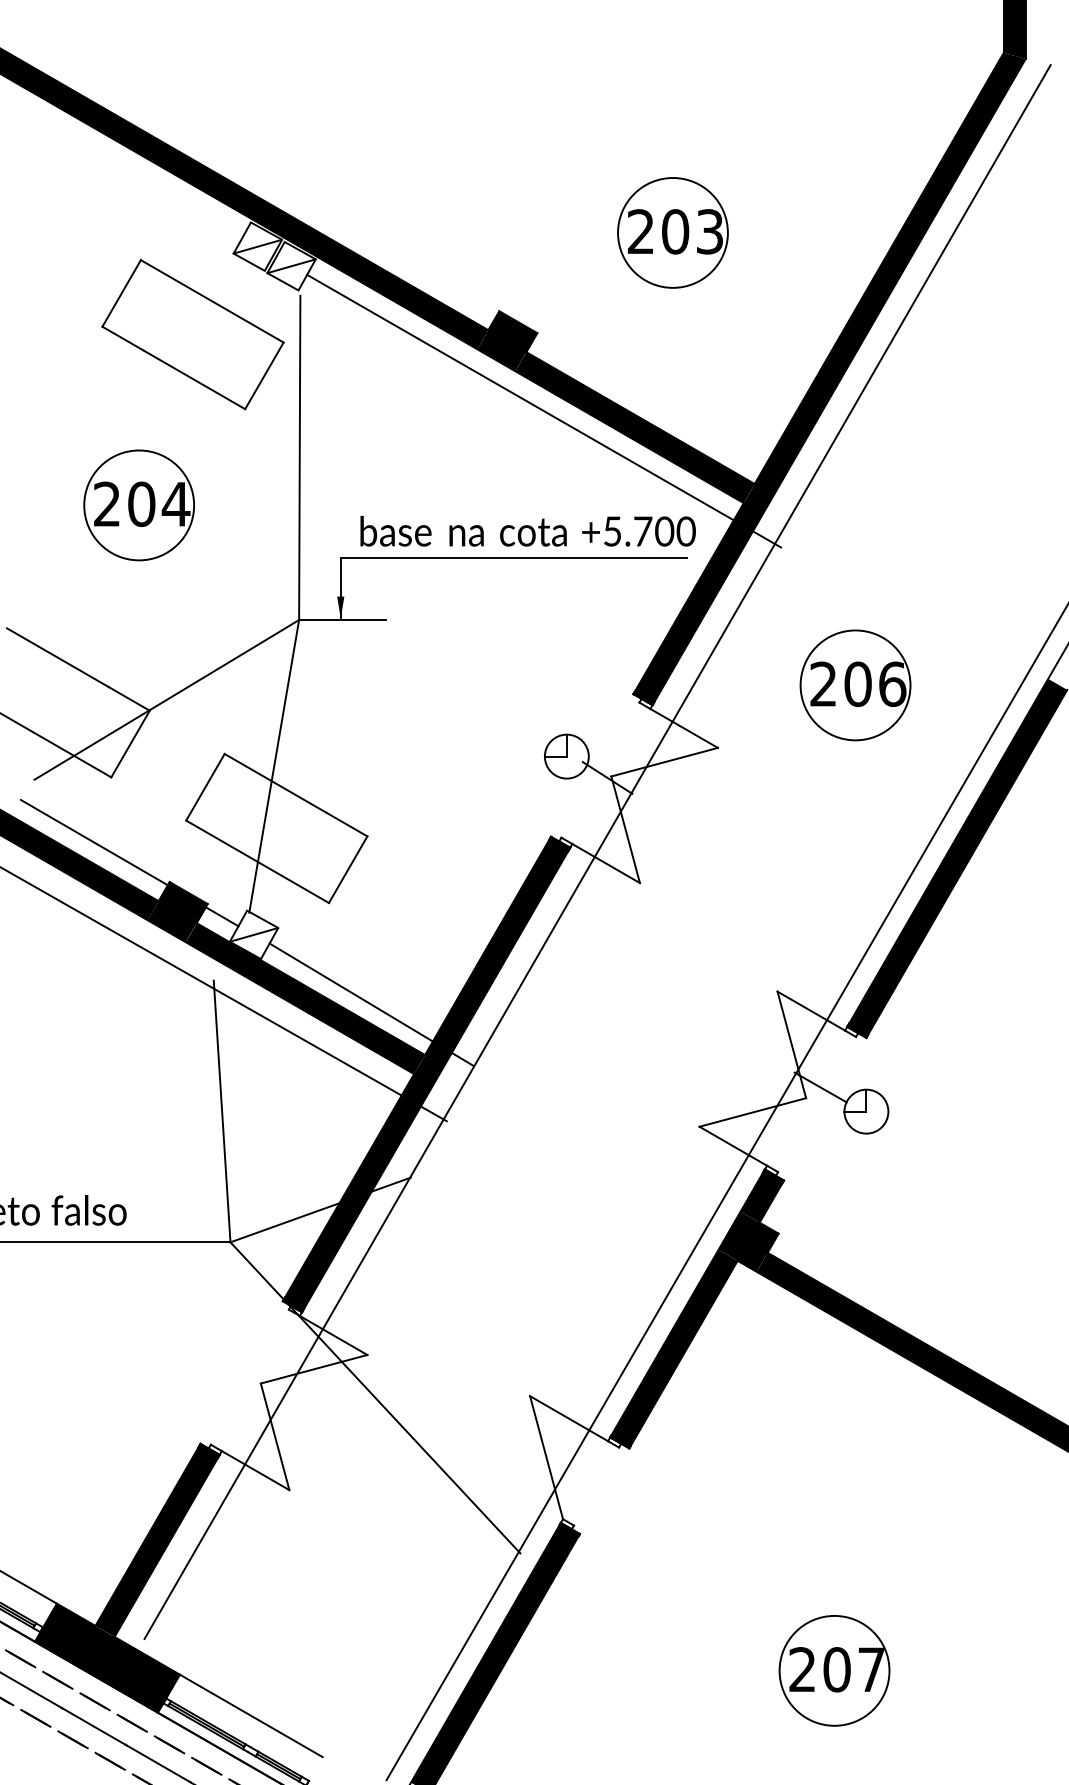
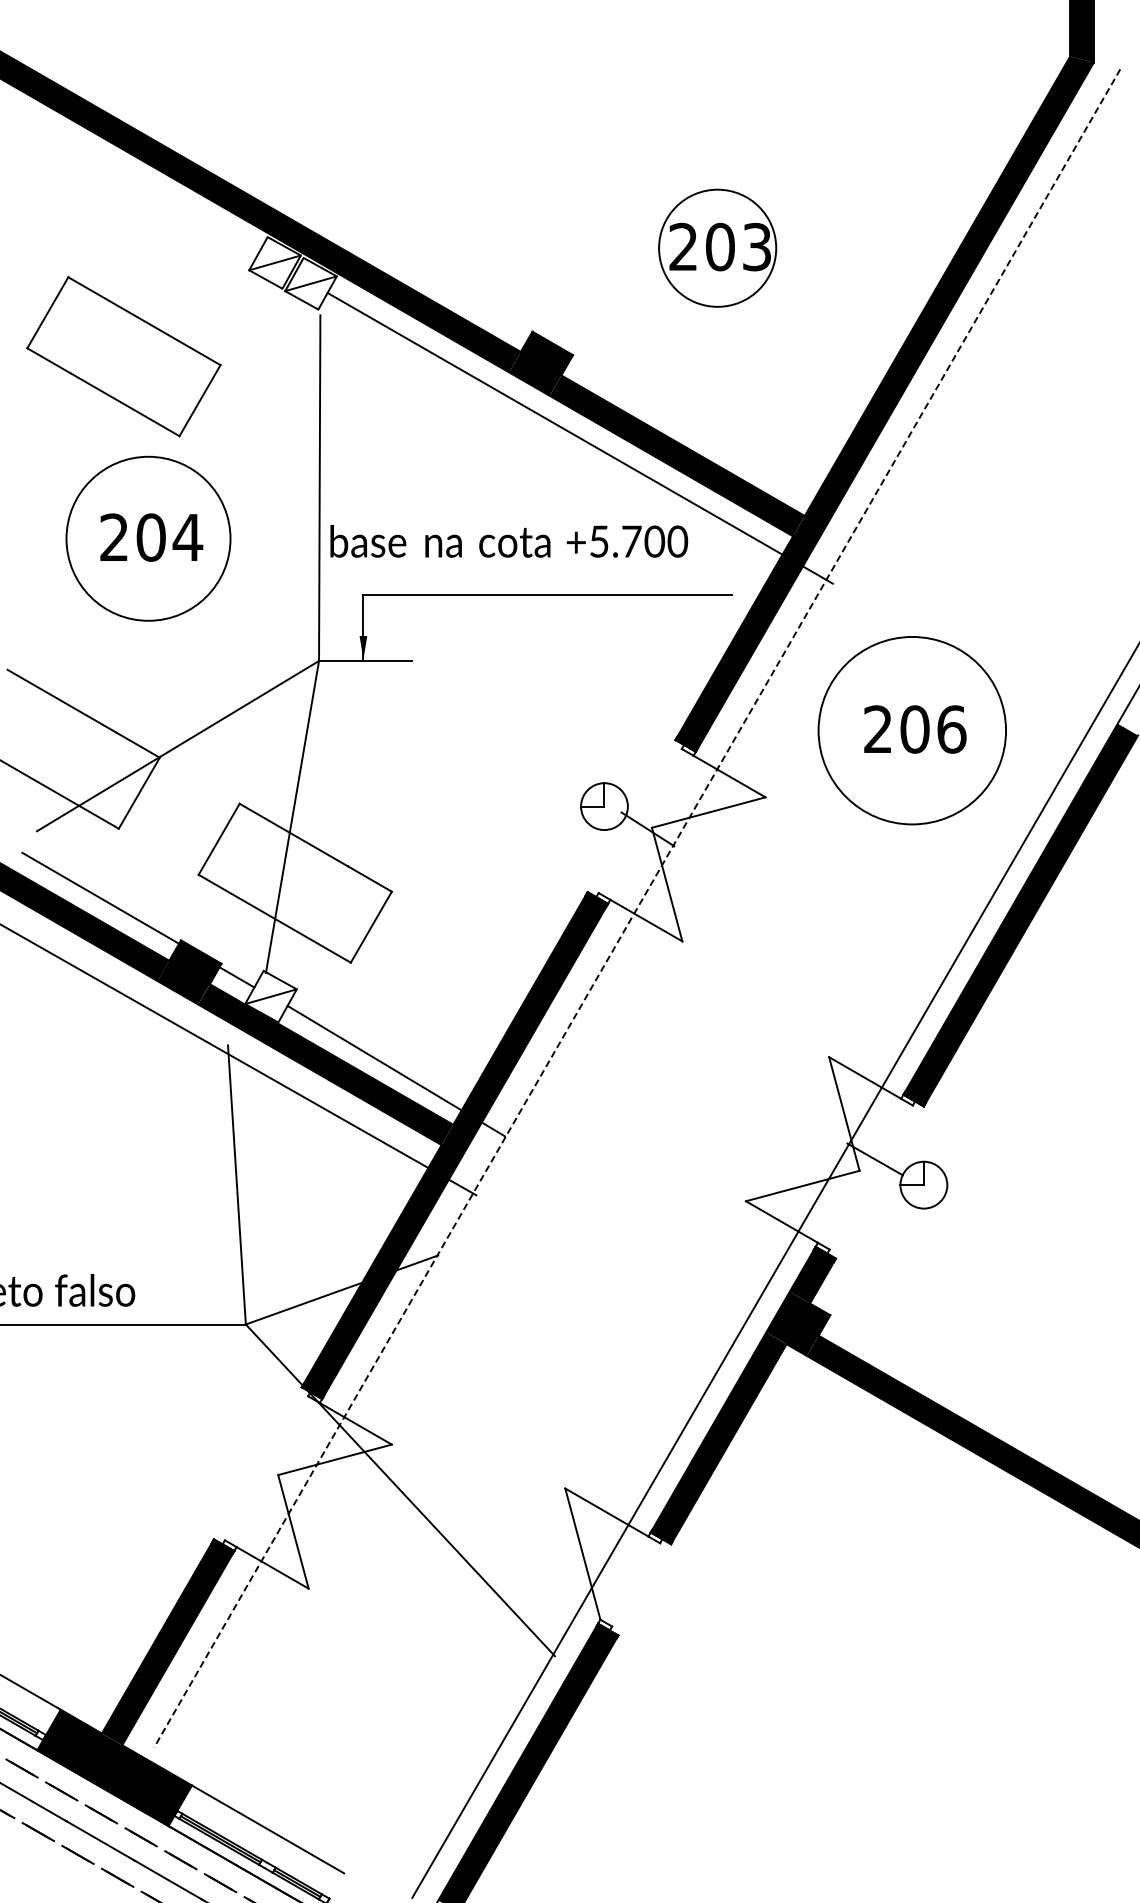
part: (192, 334) -> (123, 356), moved
circle: (139, 505) -> (148, 538), size x1.4
text: (528, 531) -> (509, 541), moved
circle: (854, 685) -> (911, 730), size x1.6
line: (597, 852) -> (637, 908), solid -> dashed
part: (834, 1670) -> (889, 1780), removed

